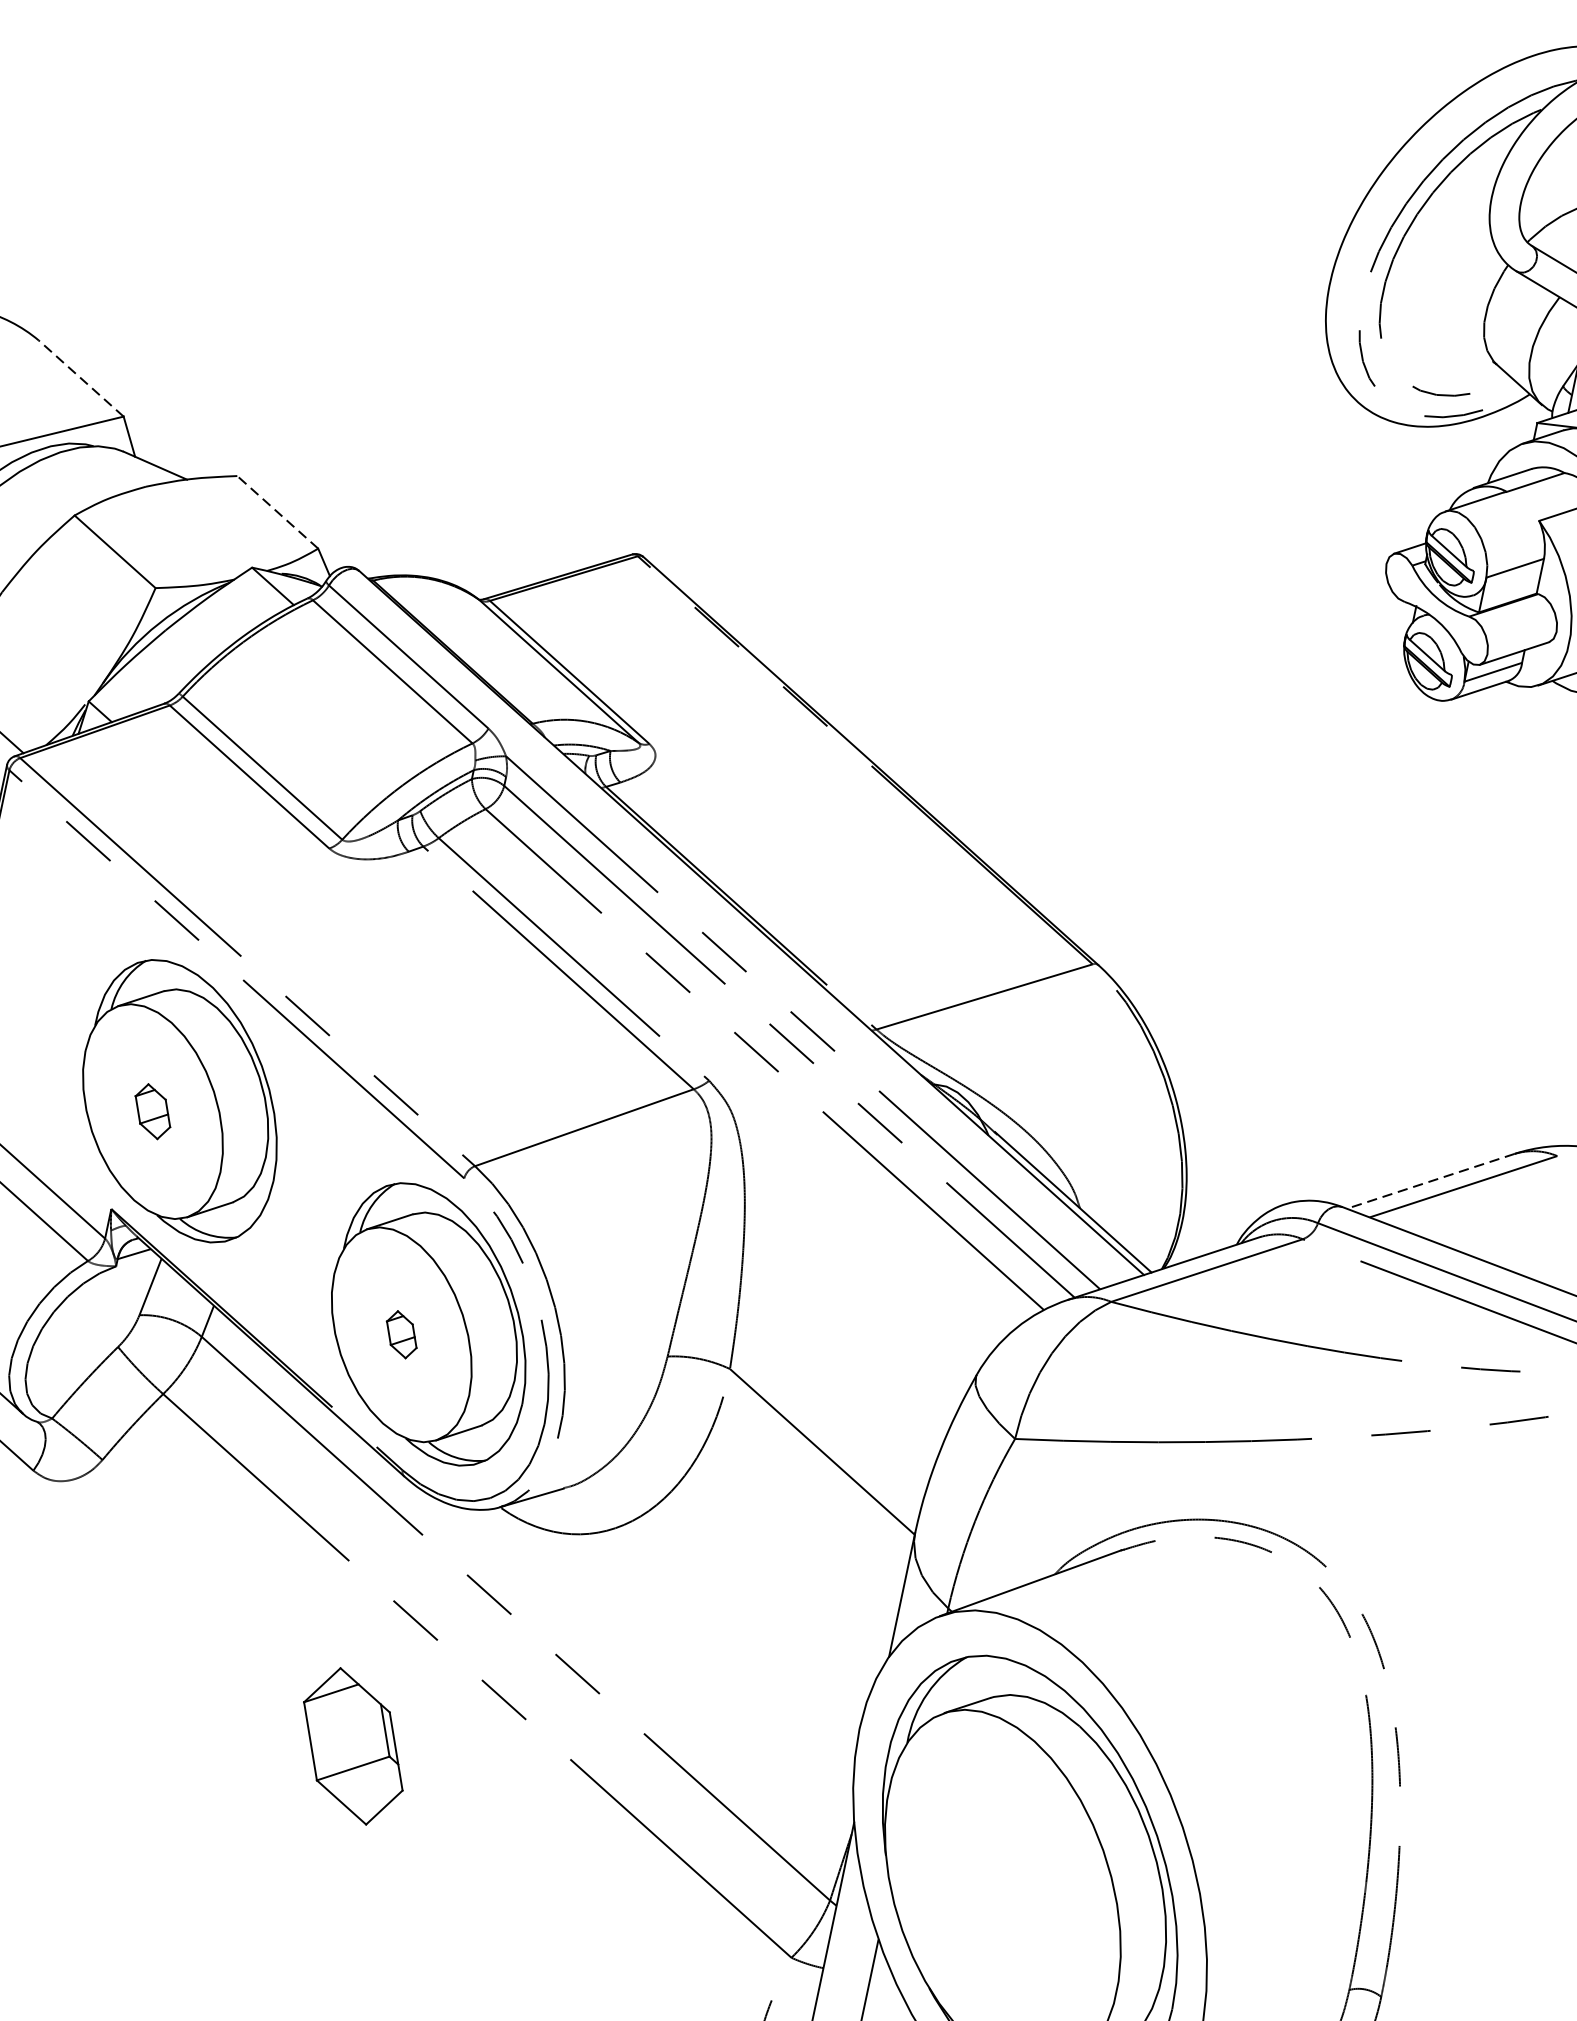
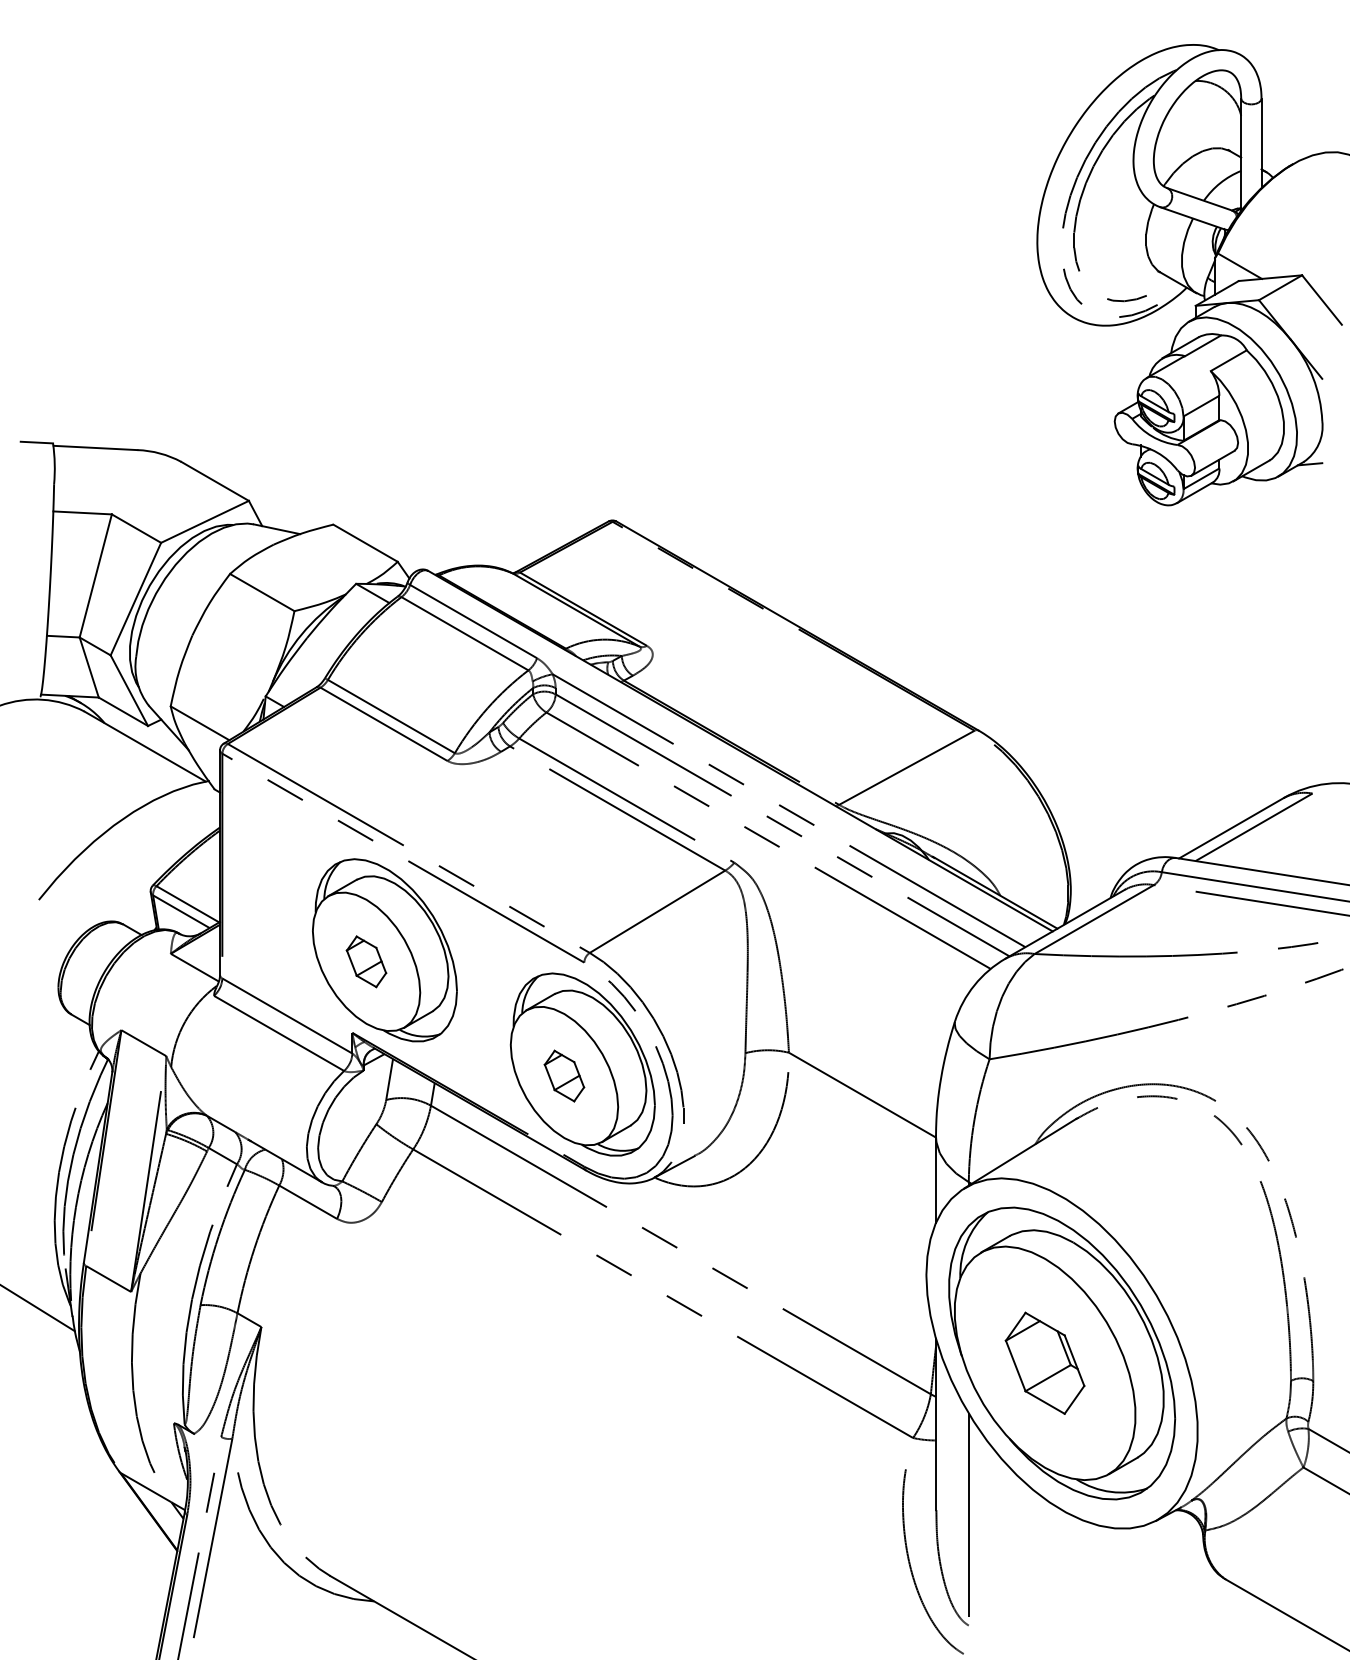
line: (81, 378) -> (215, 481), dashed -> solid
line: (277, 511) -> (365, 542), dashed -> solid
part: (153, 1111) -> (366, 961), size x1.43
line: (1429, 1181) -> (1230, 828), dashed -> solid
part: (401, 1333) -> (564, 1075), size x1.67
part: (352, 1745) -> (1044, 1362), moved

